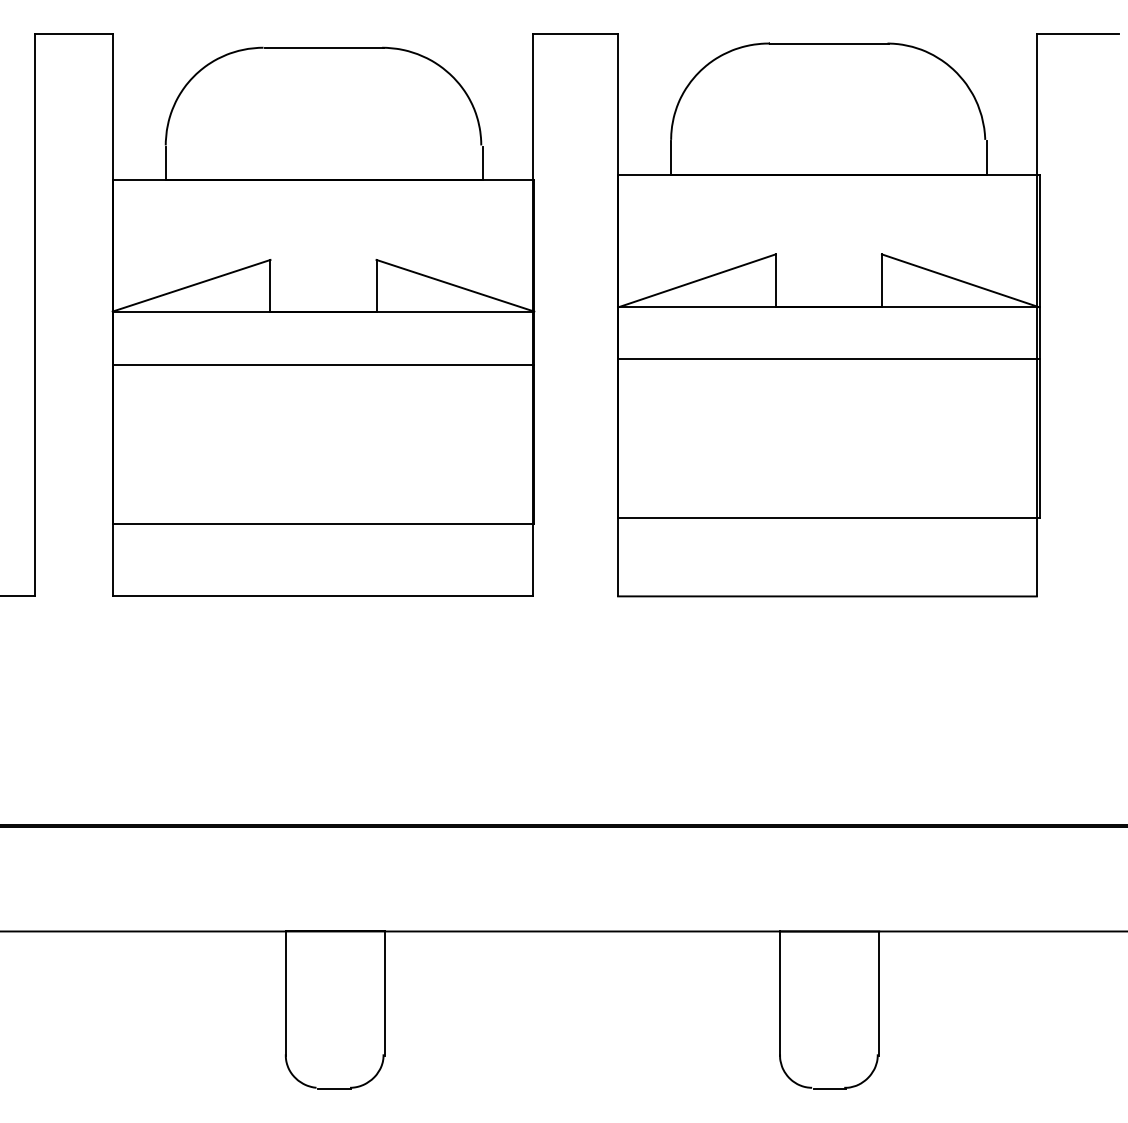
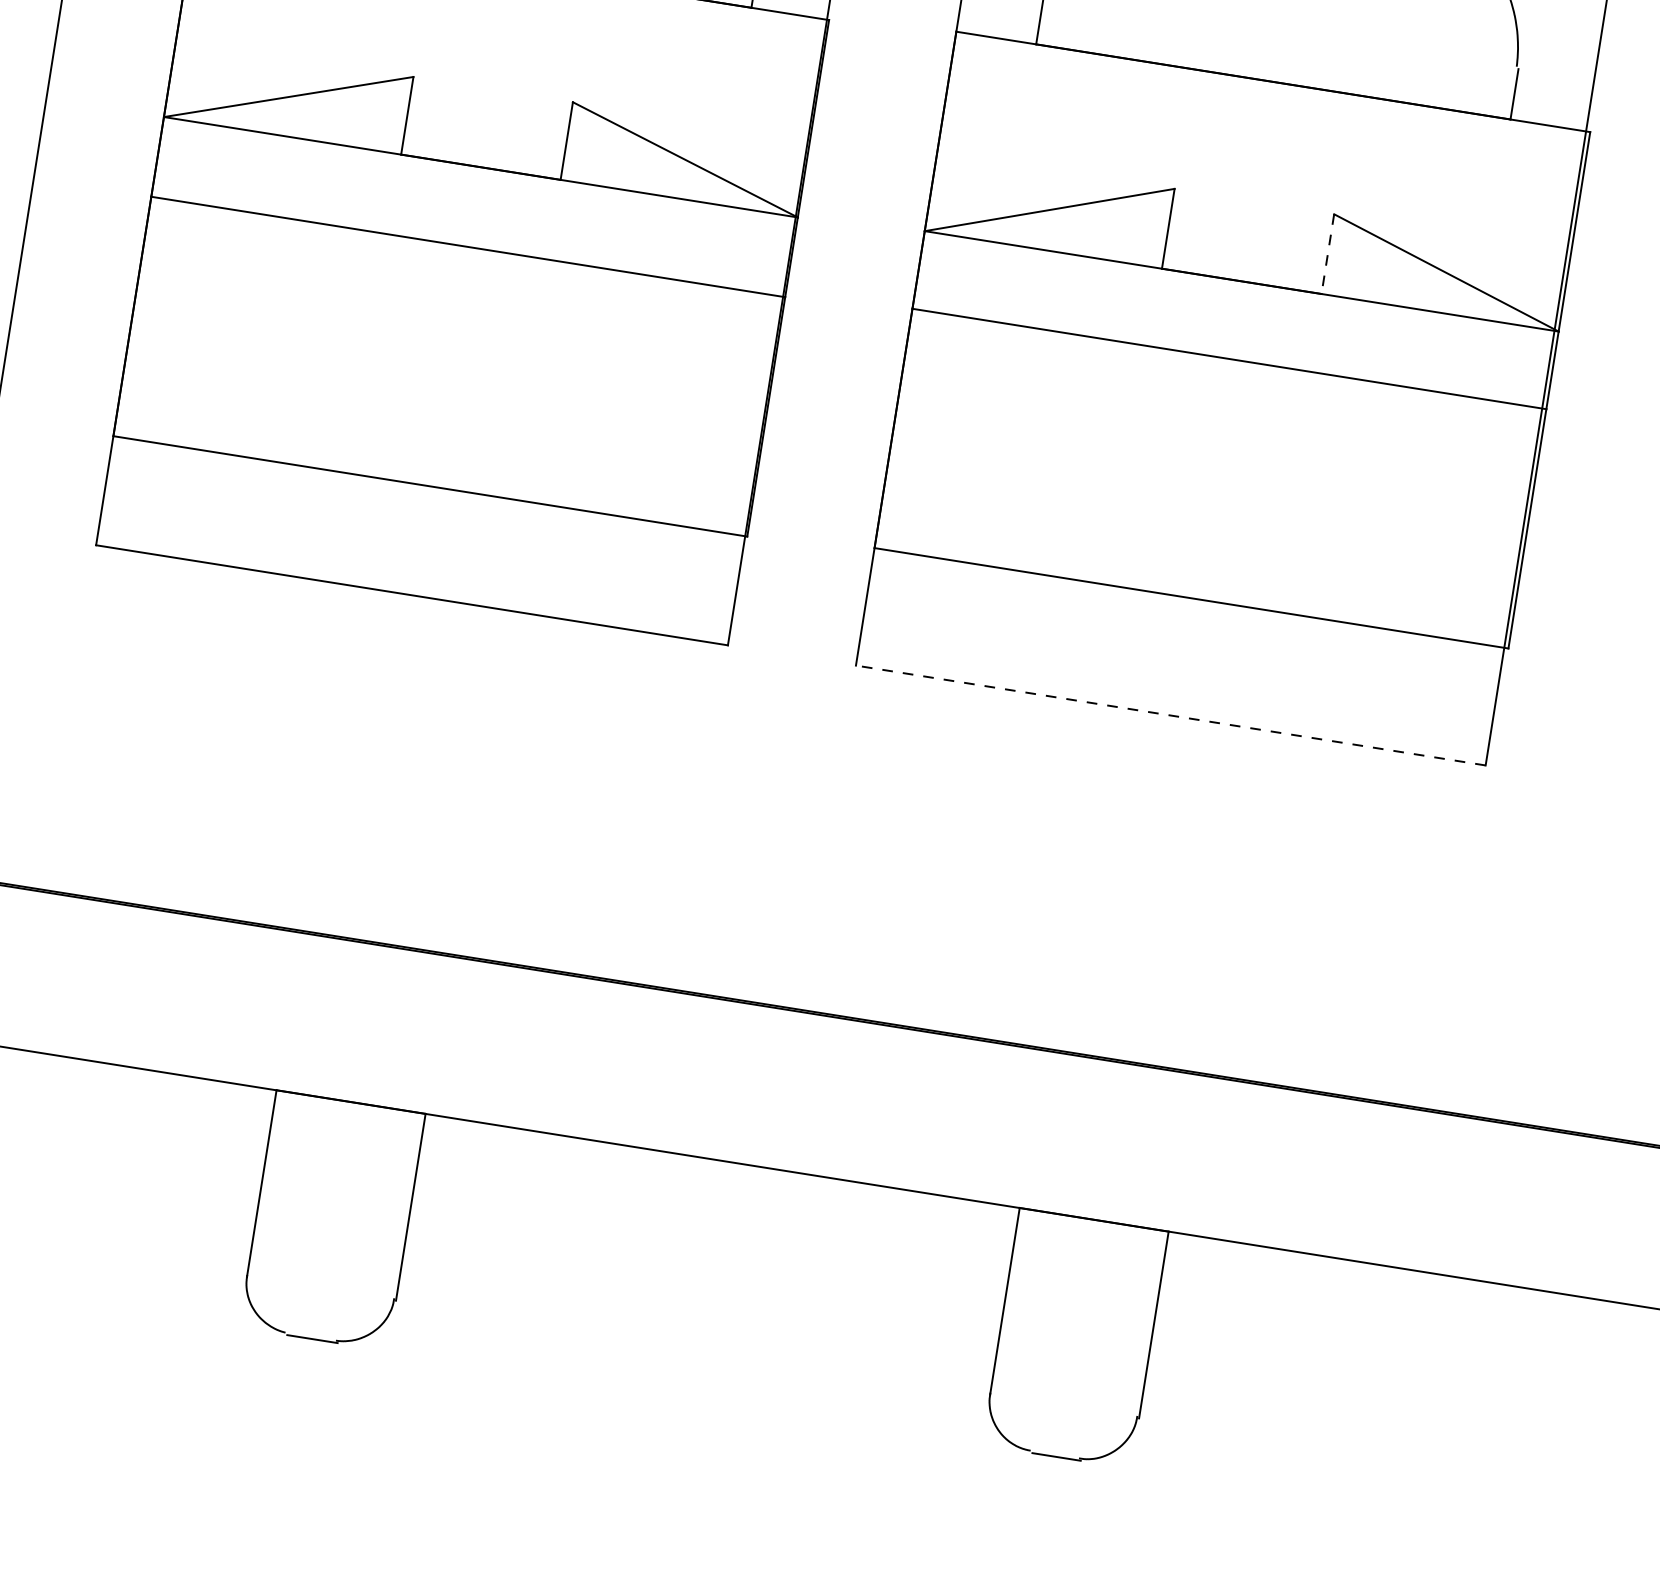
line: (881, 280) -> (1327, 253), solid -> dashed
line: (826, 596) -> (1169, 715), solid -> dashed

